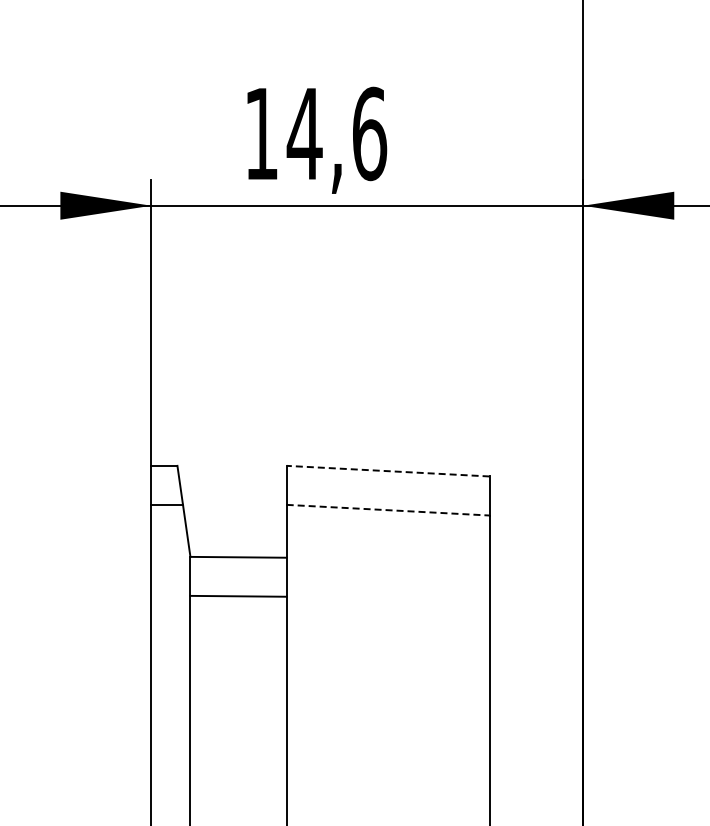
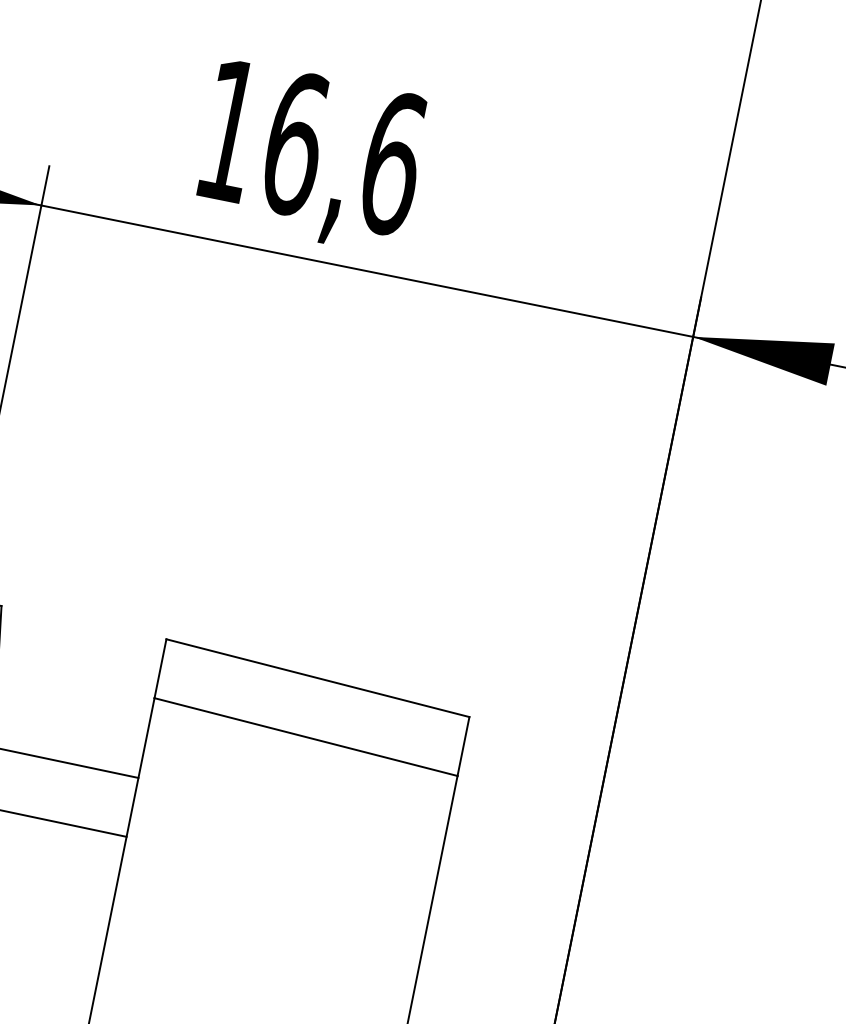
text: (304, 133) -> (294, 143), 14,6 -> 16,6
line: (388, 471) -> (318, 678), dashed -> solid
line: (388, 510) -> (306, 737), dashed -> solid

